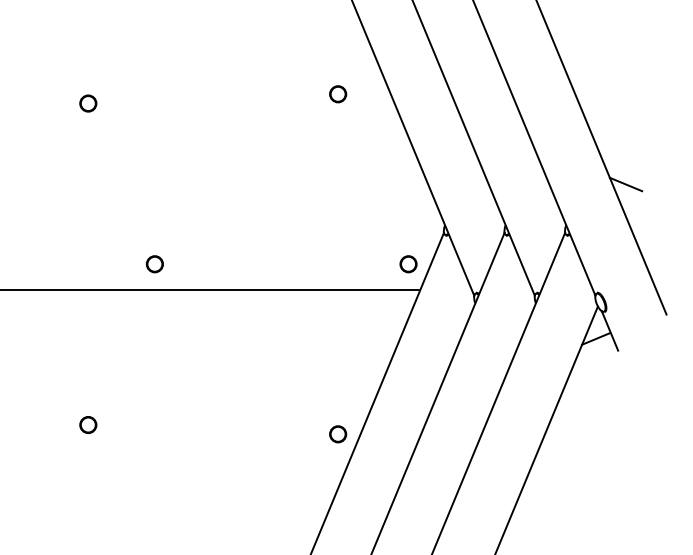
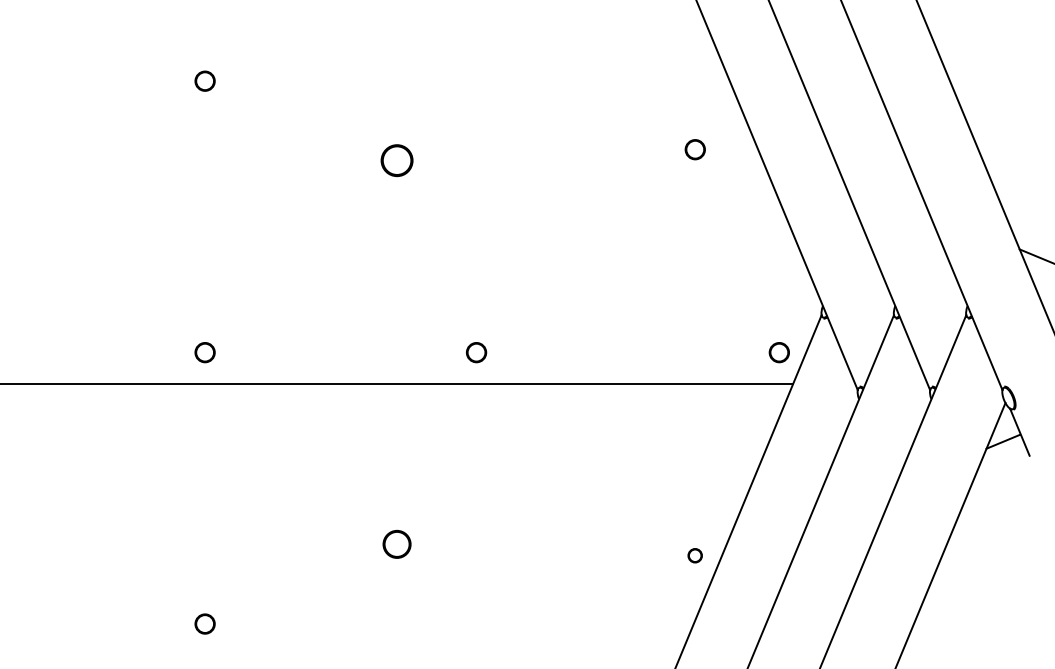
circle: (87, 103) -> (396, 160), size x1.6
circle: (87, 424) -> (396, 544), size x1.4
circle: (337, 434) -> (694, 555), size x0.7

